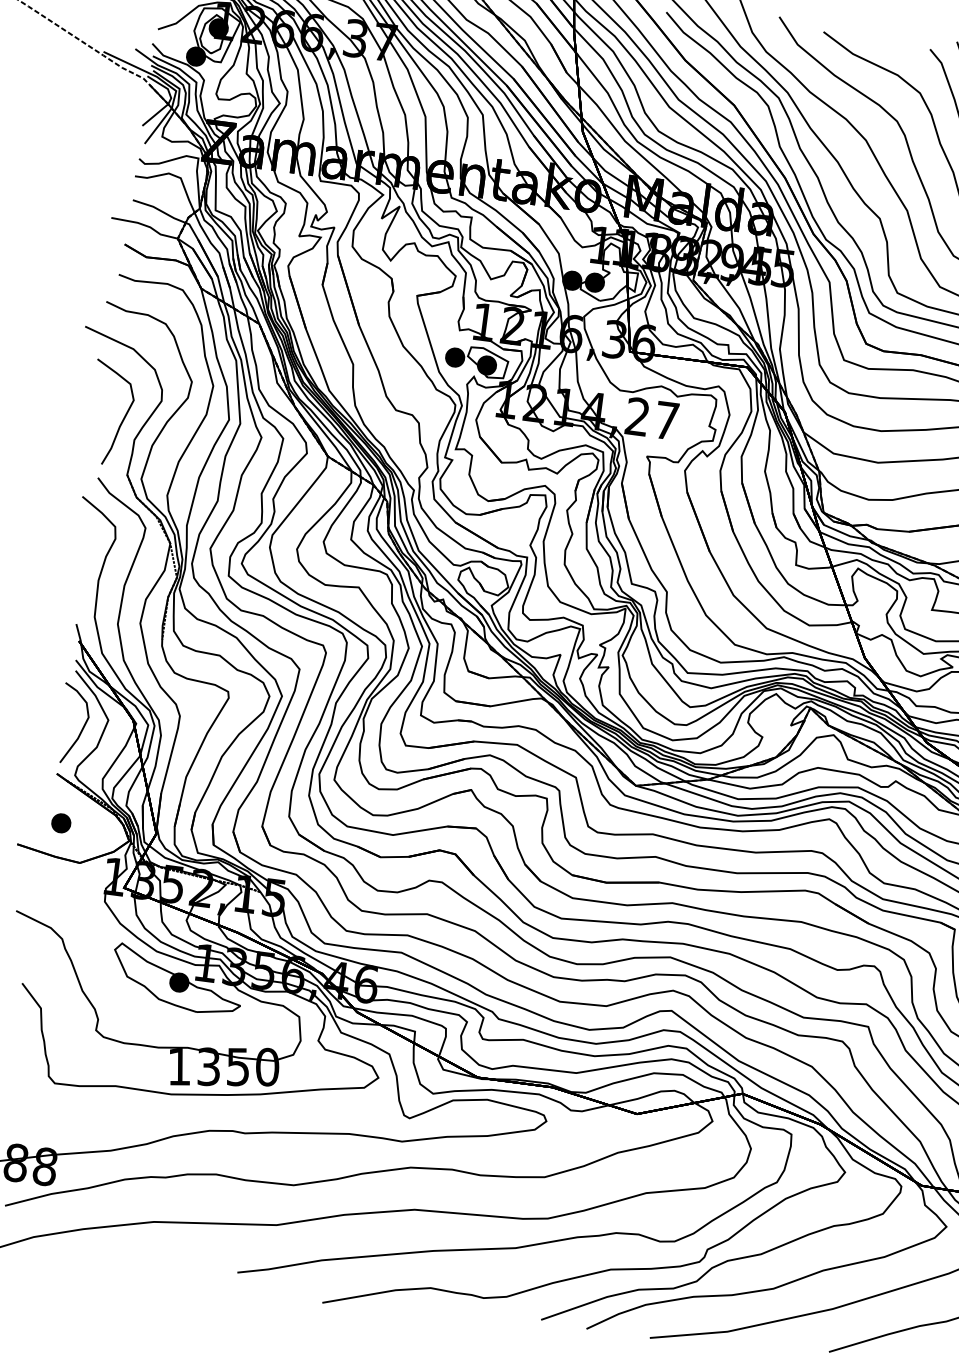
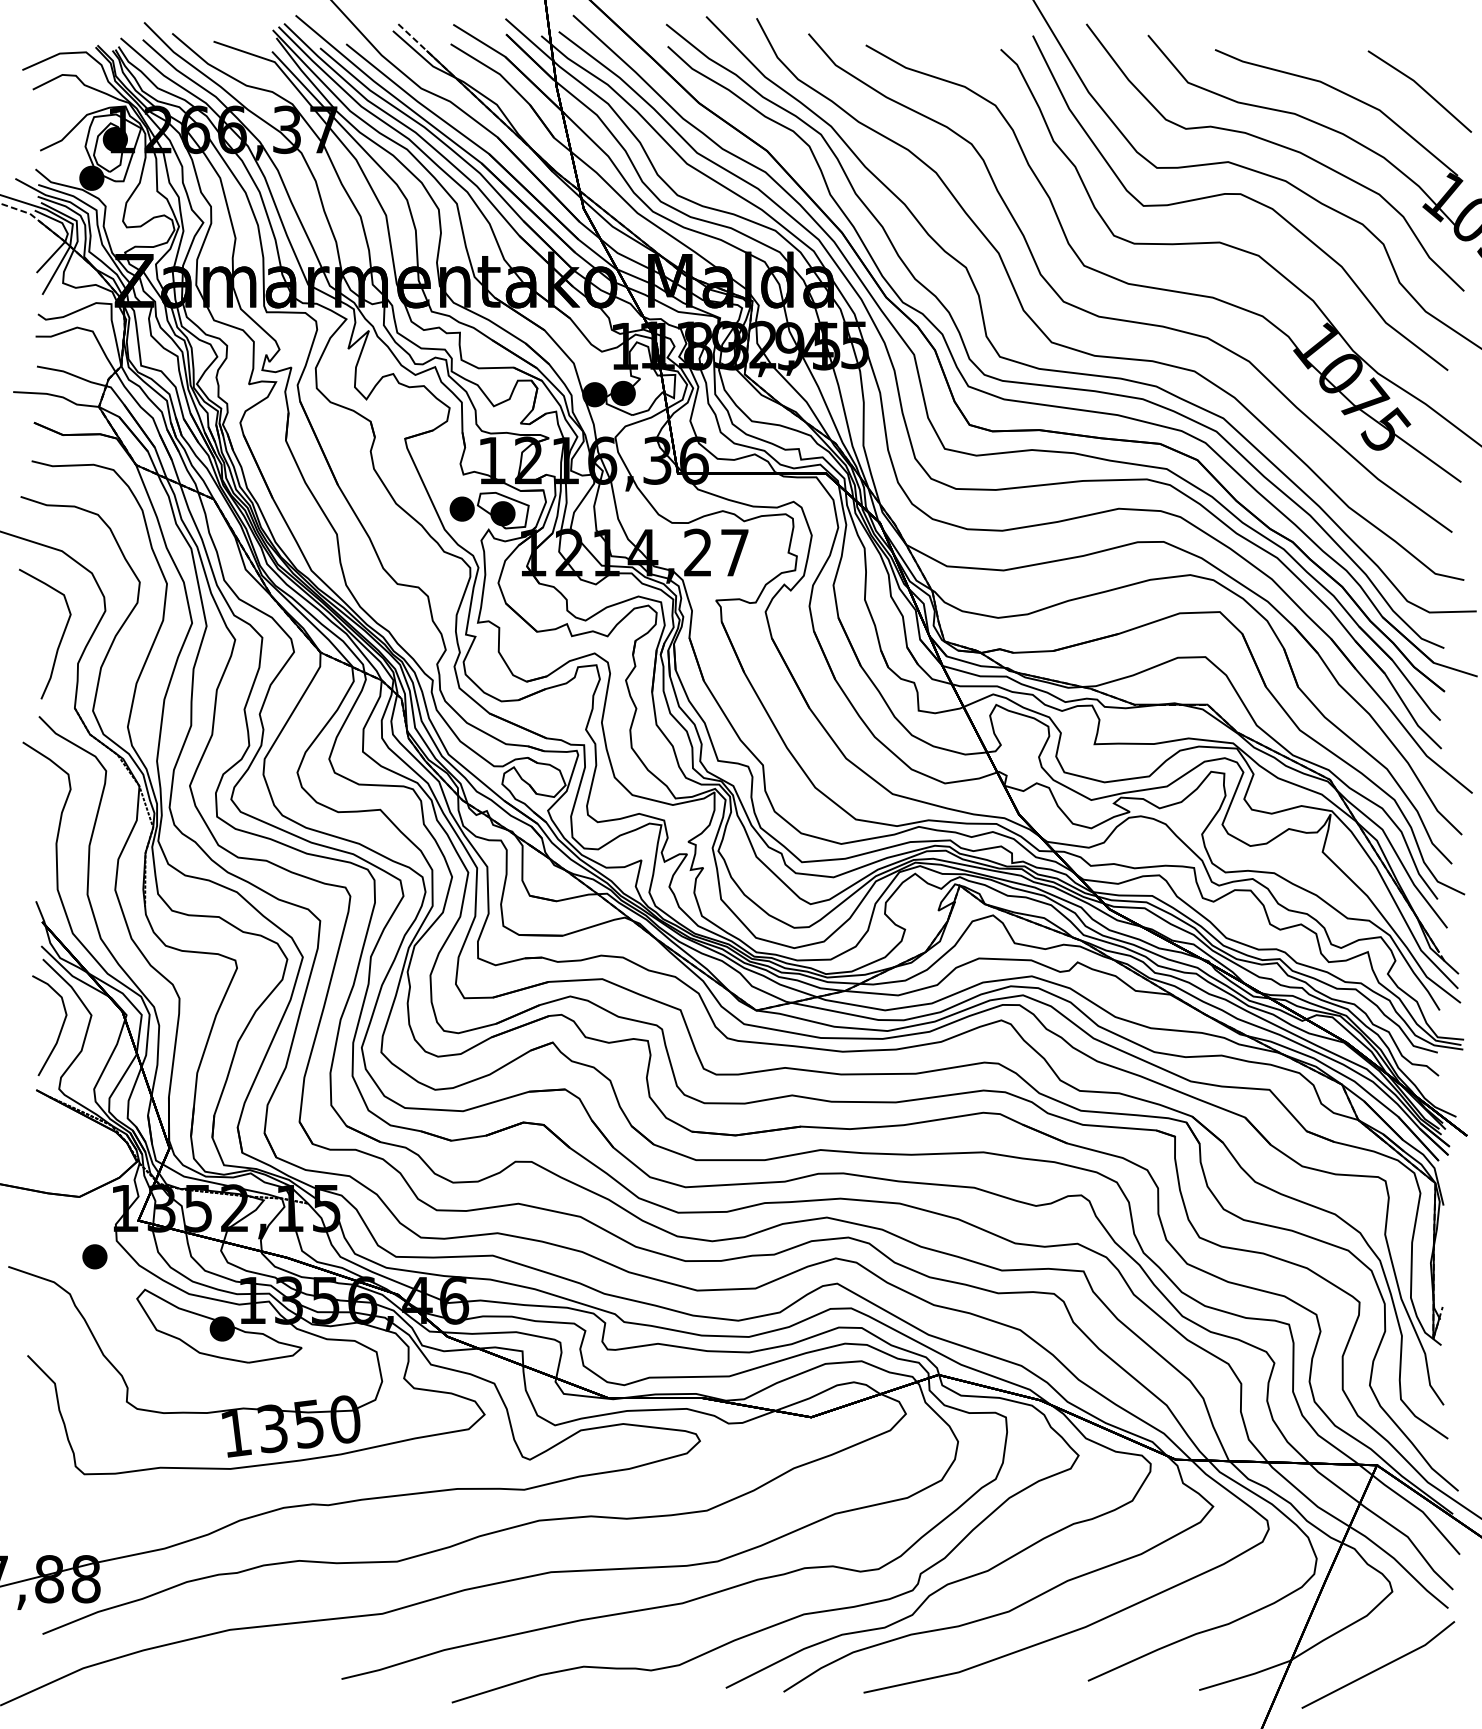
part: (60, 823) -> (94, 1256), moved

